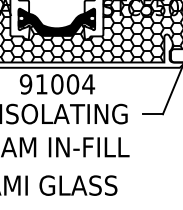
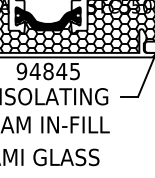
text: (64, 84) -> (54, 71), 91004 -> 94845

